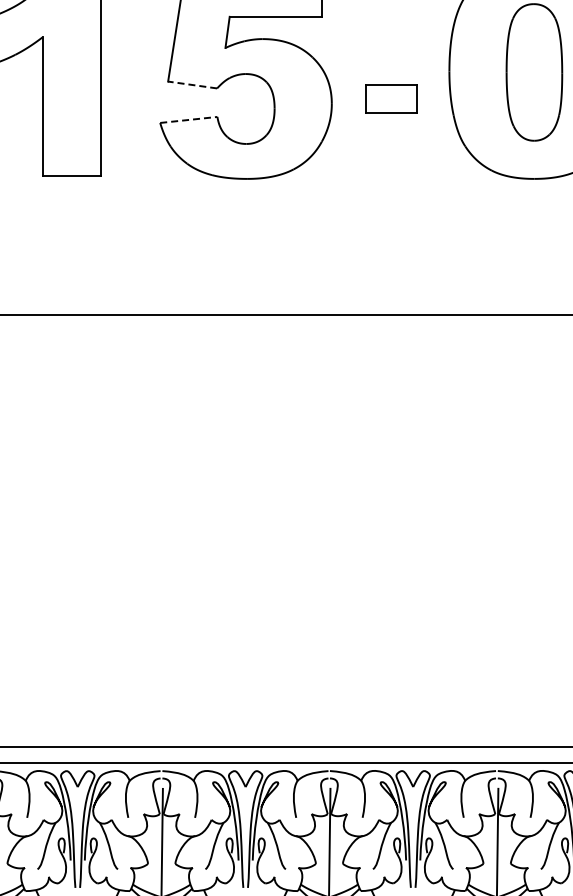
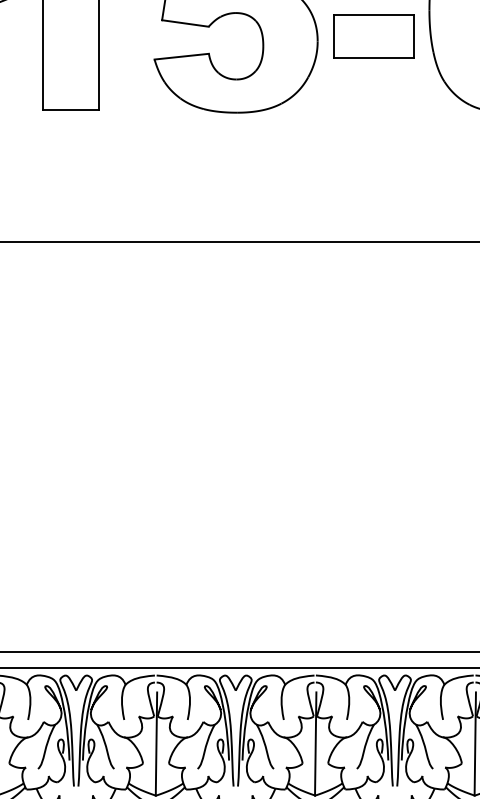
line: (192, 85) -> (185, 23), dashed -> solid
part: (391, 98) -> (374, 36), size x1.67
line: (188, 119) -> (181, 56), dashed -> solid

